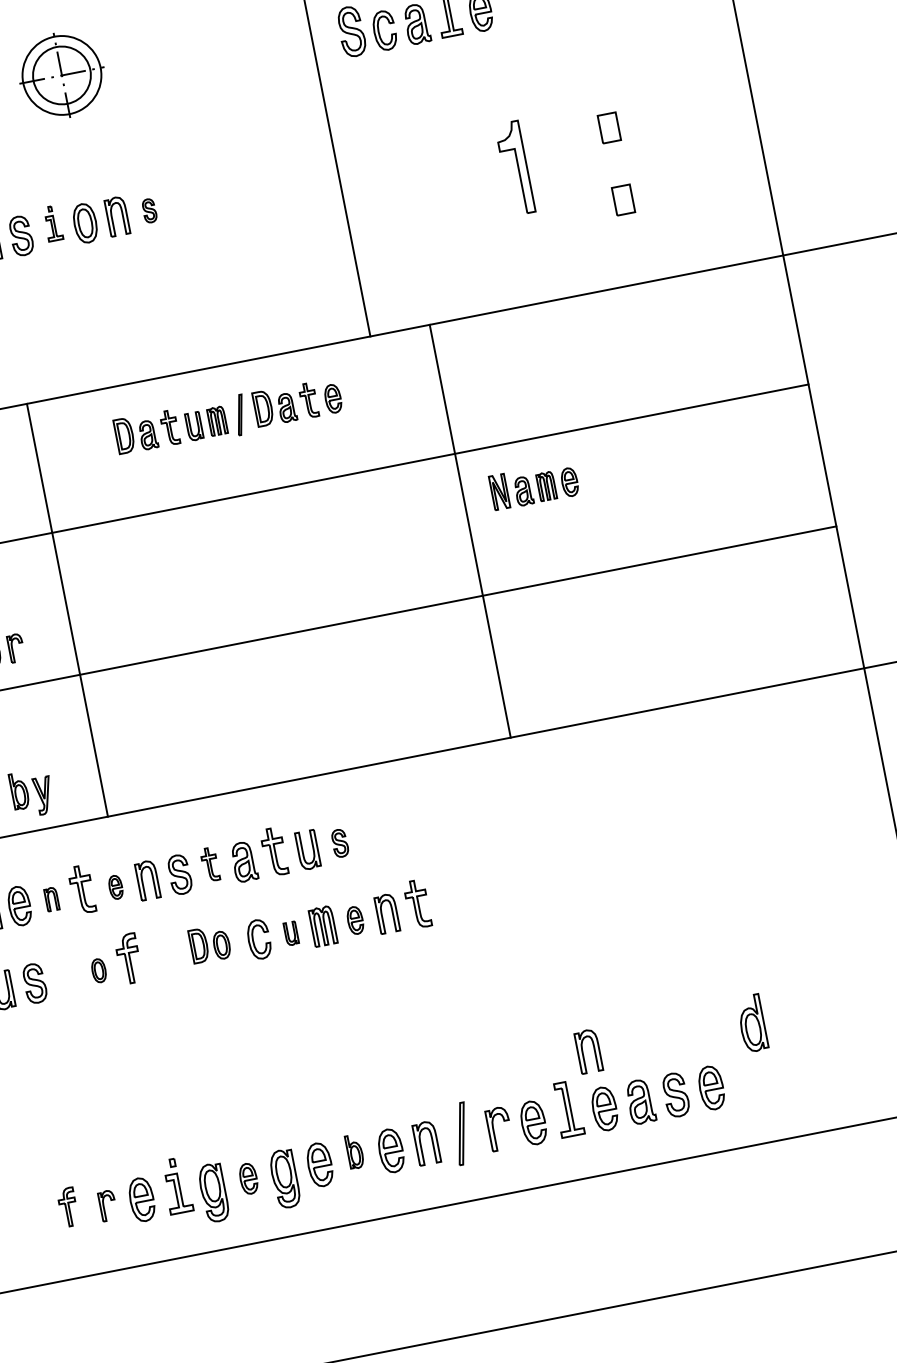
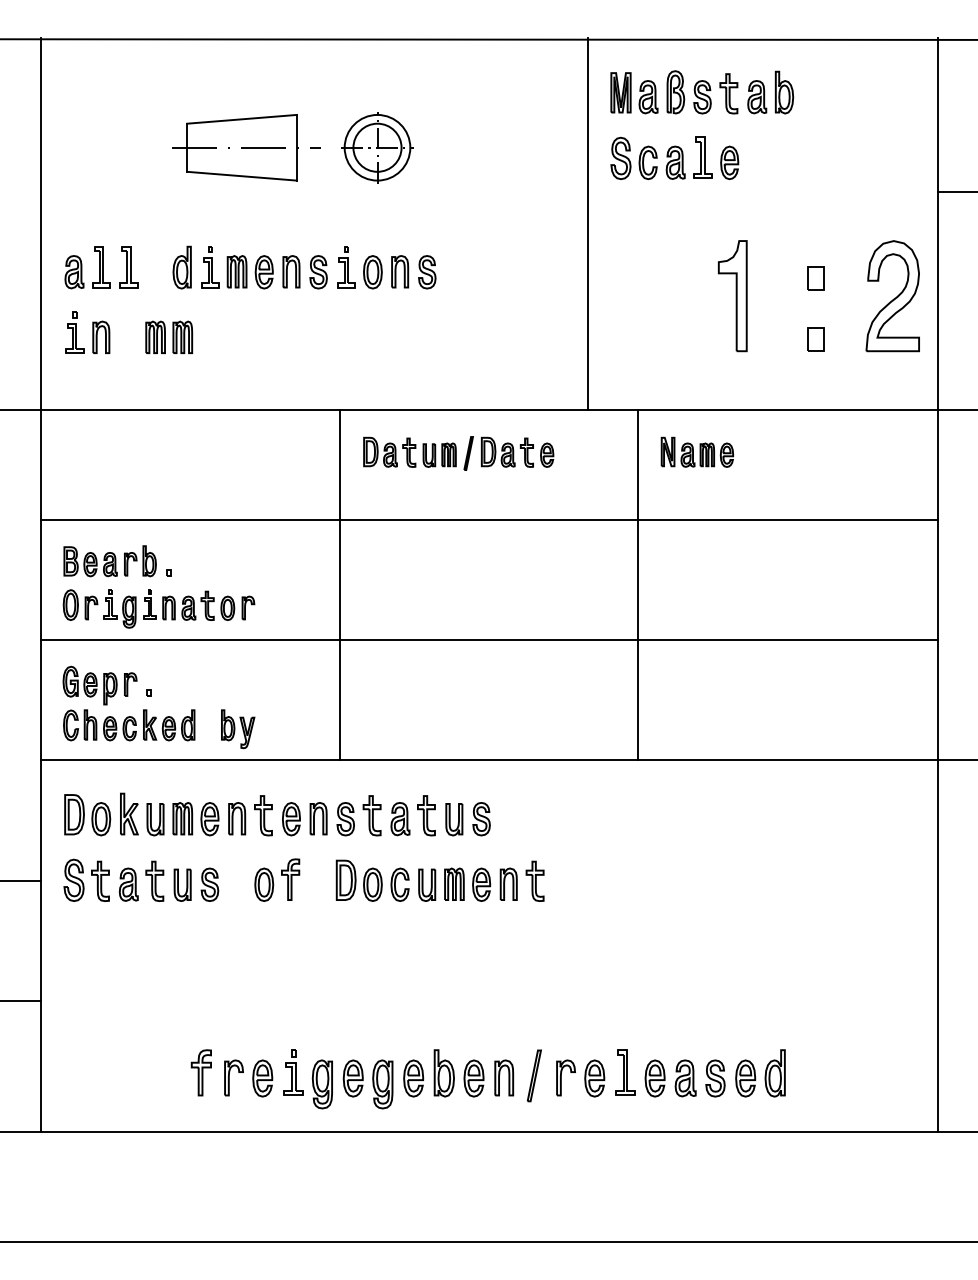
part: (703, 131) -> (892, 296), added
part: (515, 168) -> (732, 296), size x1.43
part: (149, 210) -> (427, 272), size x1.67
part: (53, 223) -> (346, 267), size x1.43
part: (534, 484) -> (697, 451), moved
line: (67, 610) -> (340, 585), moved
part: (340, 843) -> (481, 819), size x1.43
part: (209, 864) -> (371, 815), size x1.43
part: (115, 887) -> (291, 819), size x1.67
part: (52, 898) -> (237, 818), size x1.67
part: (355, 920) -> (481, 884), size x1.43
part: (291, 932) -> (427, 884), size x1.67
part: (209, 944) -> (358, 880), size x1.43
part: (99, 970) -> (264, 884), size x1.67
part: (751, 1023) -> (774, 1073), moved
part: (588, 1050) -> (651, 1028), removed
part: (354, 1152) -> (443, 1073), size x1.67
part: (247, 1178) -> (352, 1078), size x1.43
part: (107, 1205) -> (233, 1077), size x1.43
part: (67, 1207) -> (200, 1072), size x1.43

